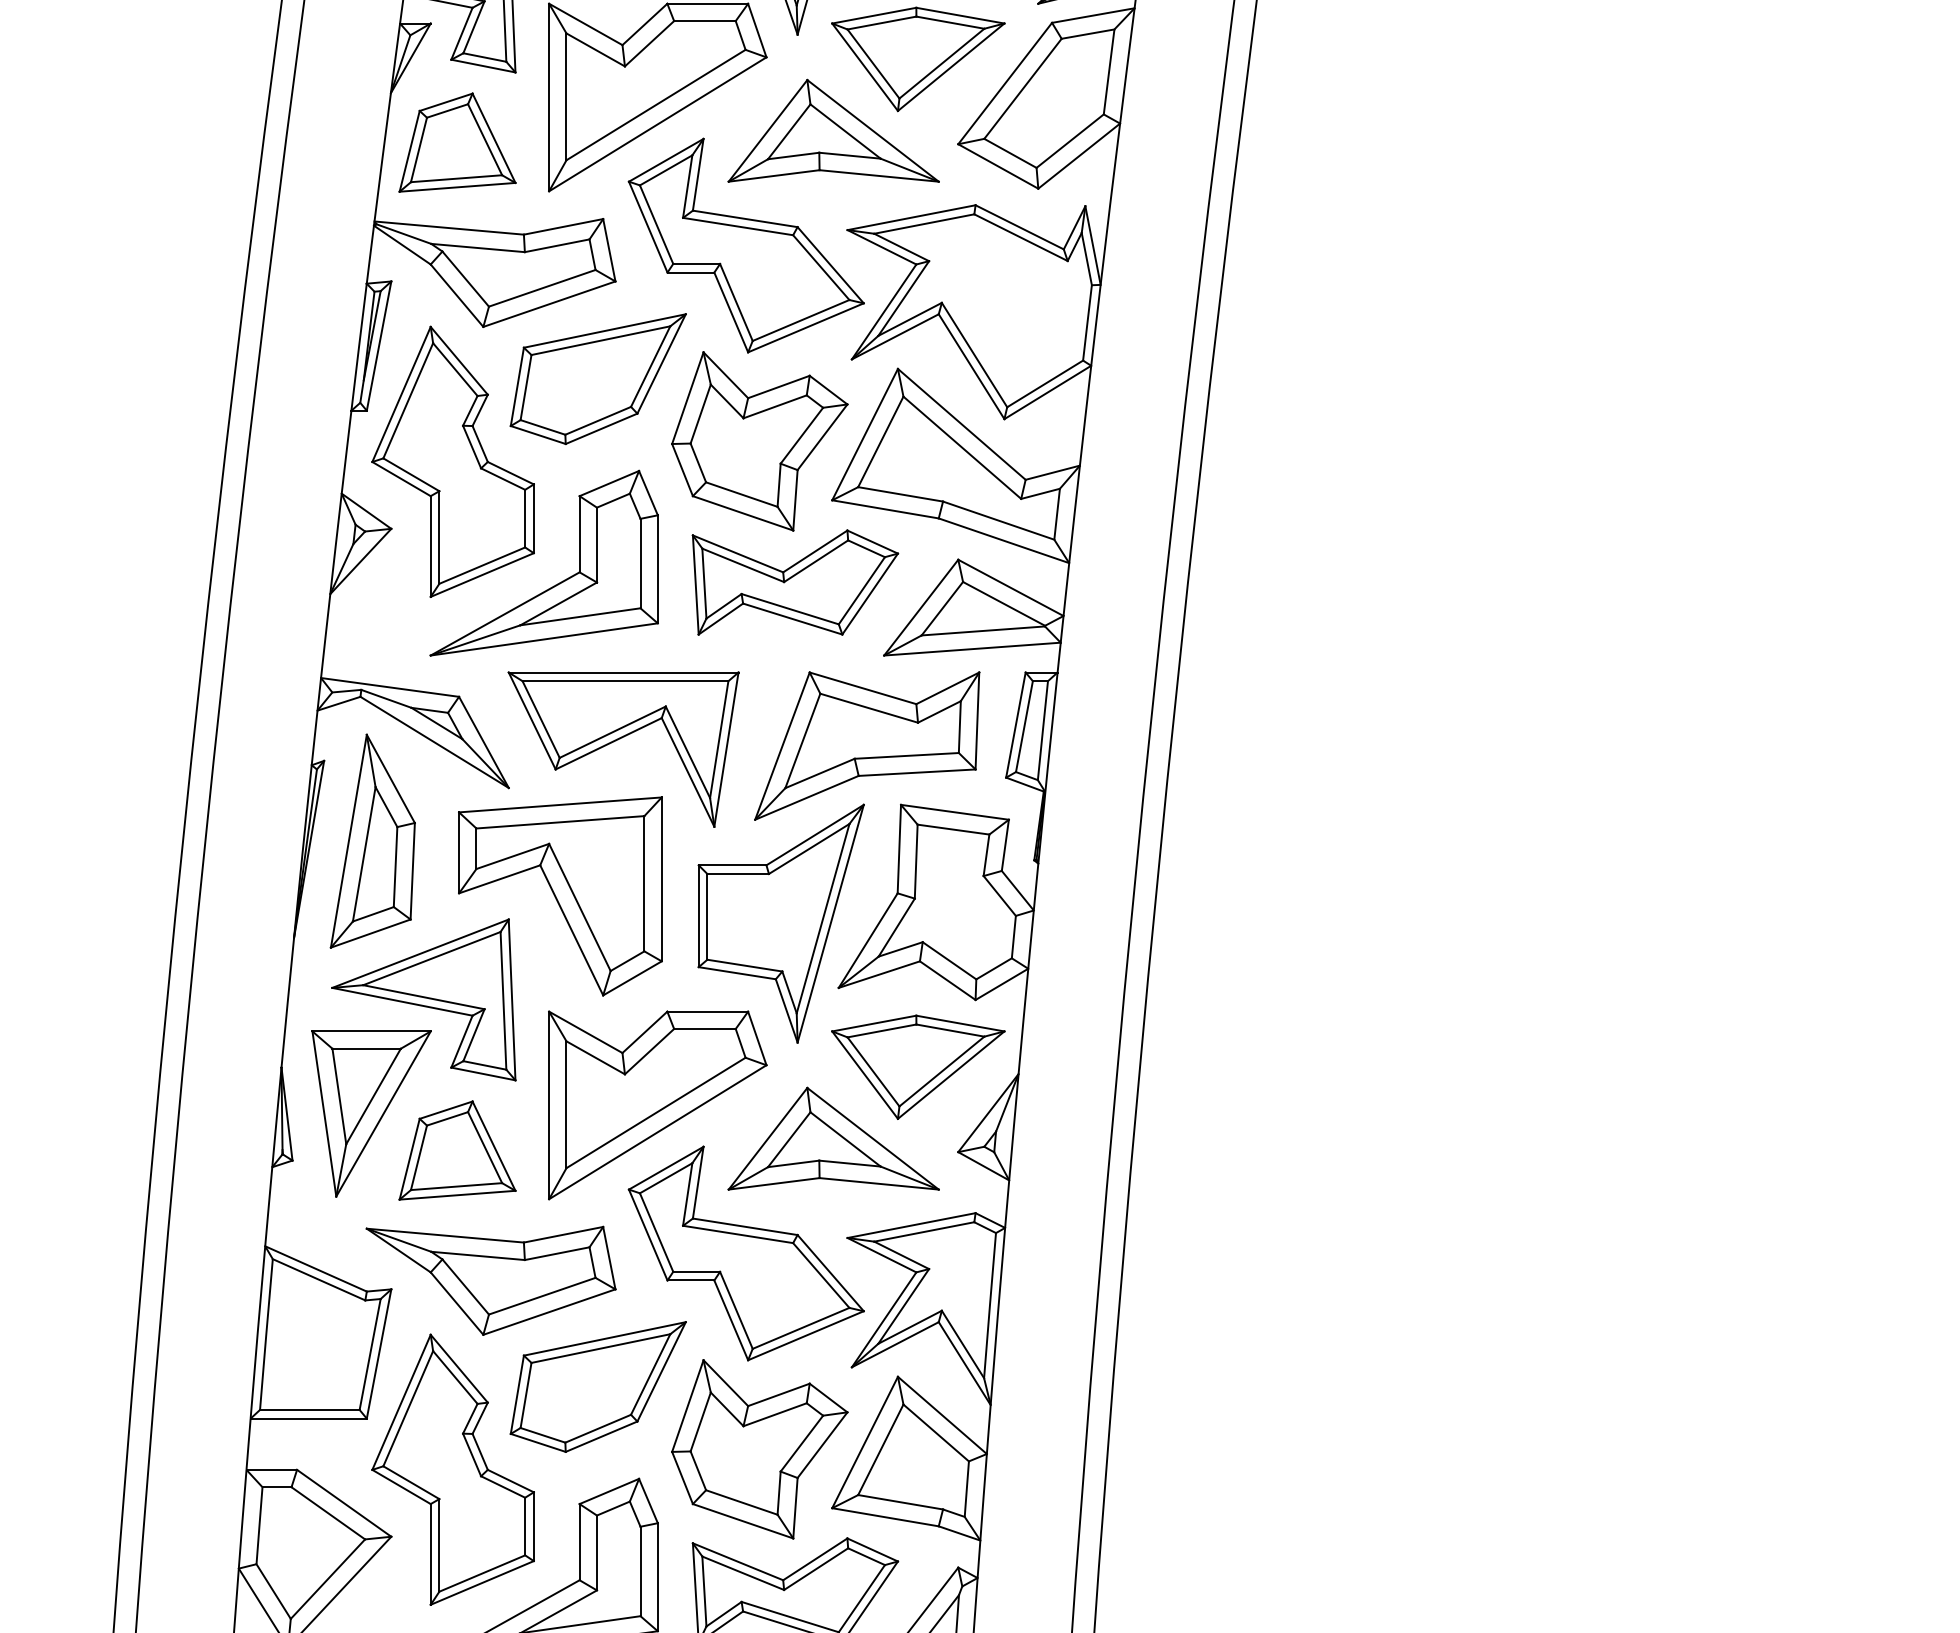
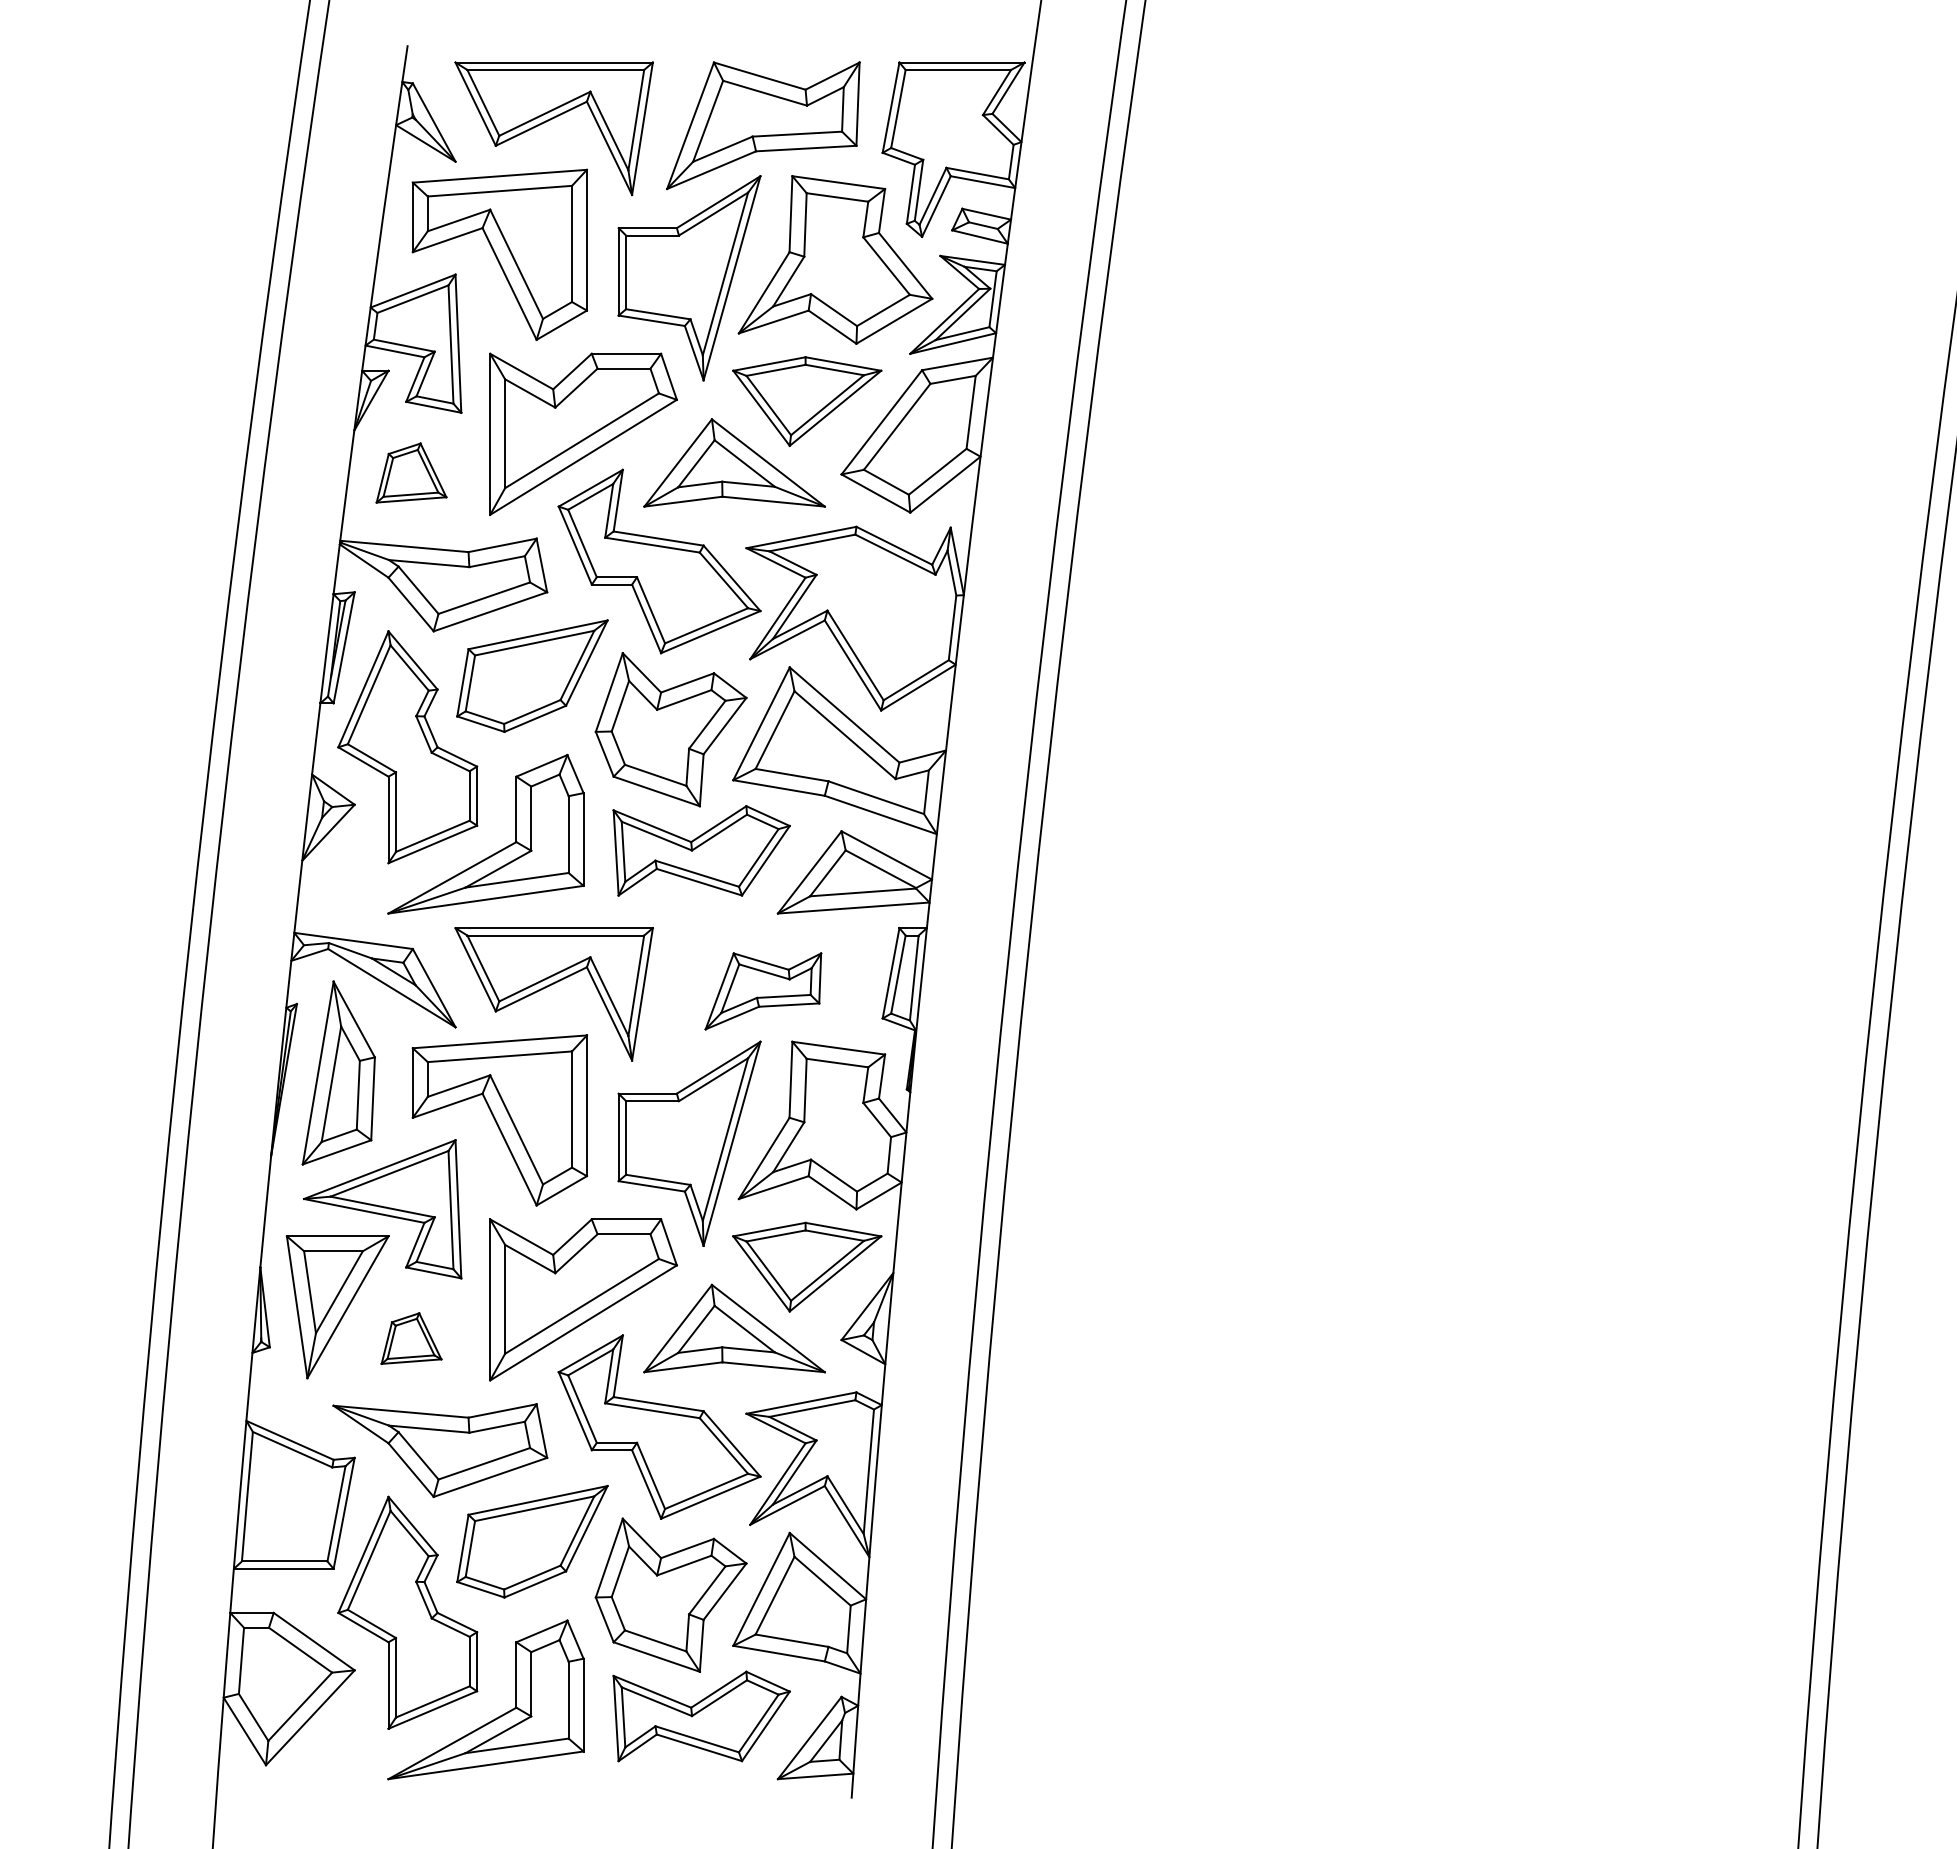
part: (457, 141) -> (411, 472), size x0.7
part: (867, 746) -> (763, 991), size x0.6
part: (457, 1150) -> (411, 1338), size x0.6

